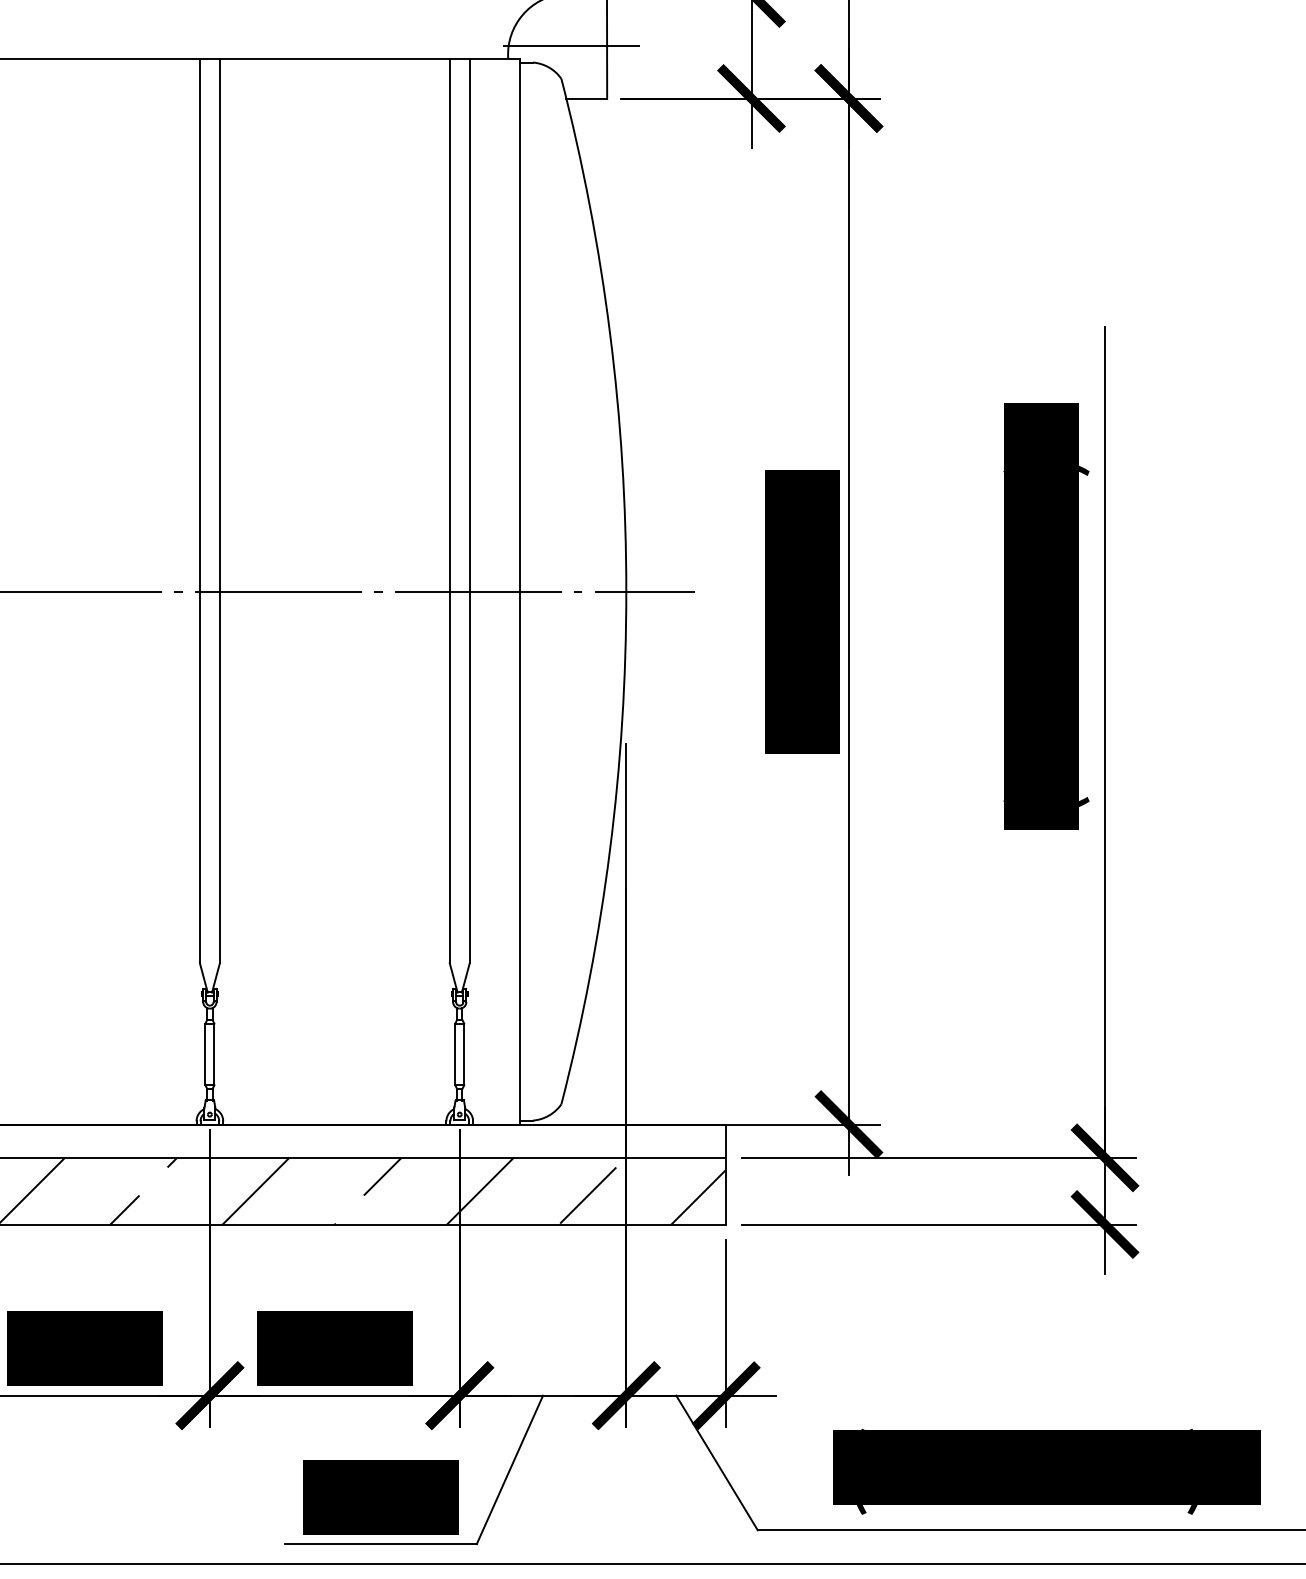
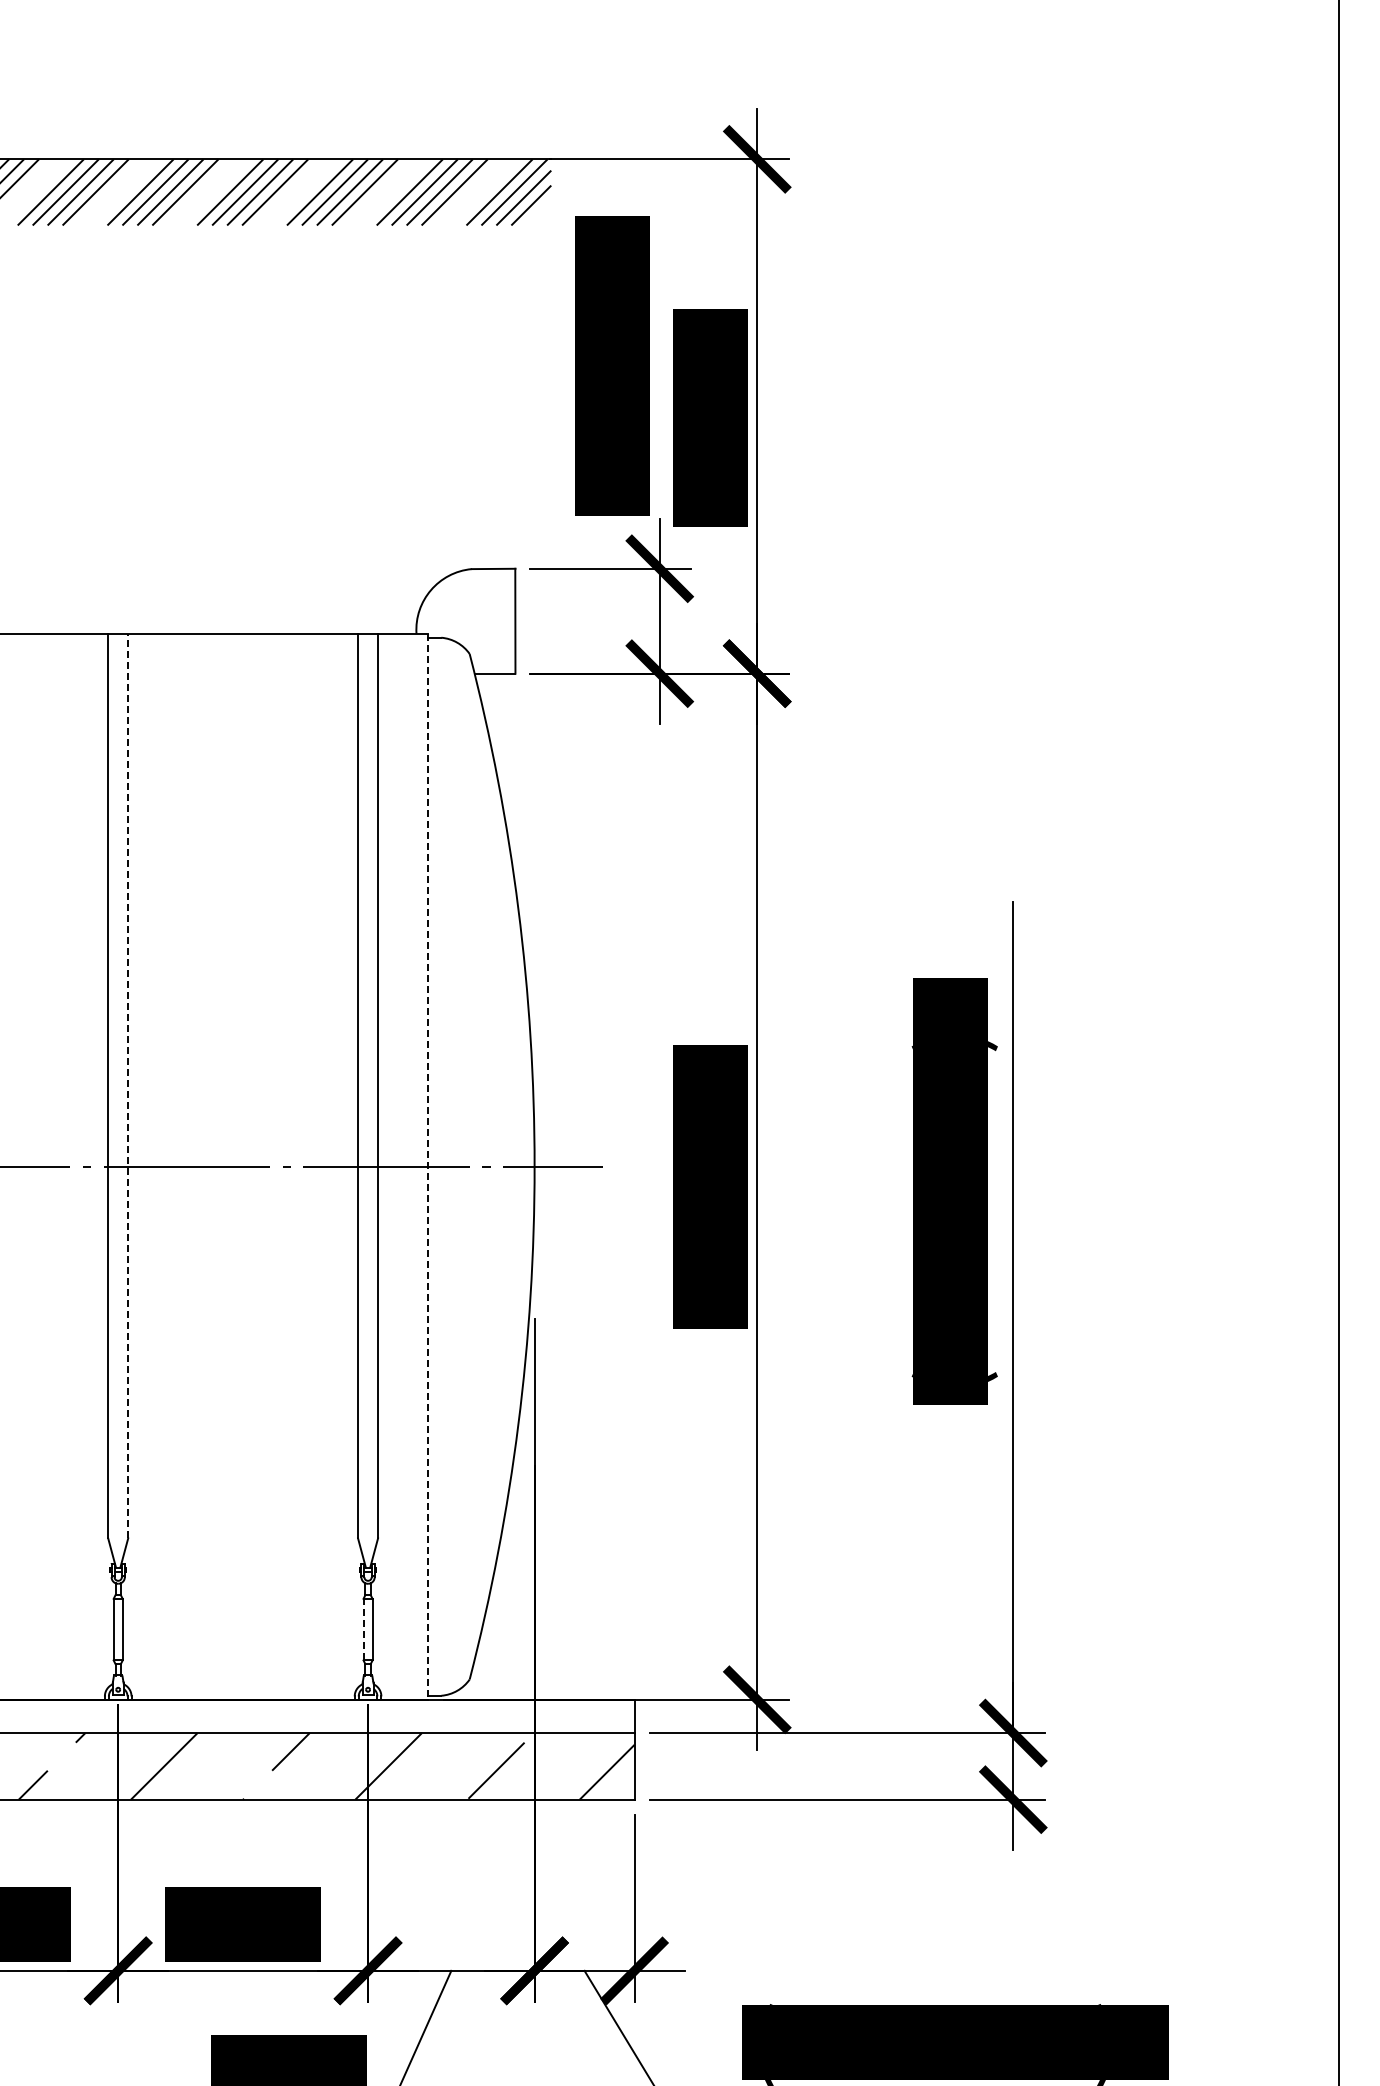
line: (571, 46) -> (479, 621), removed
line: (220, 510) -> (128, 1085), solid -> dashed
line: (520, 592) -> (428, 1167), solid -> dashed
line: (455, 1054) -> (363, 1629), solid -> dashed

